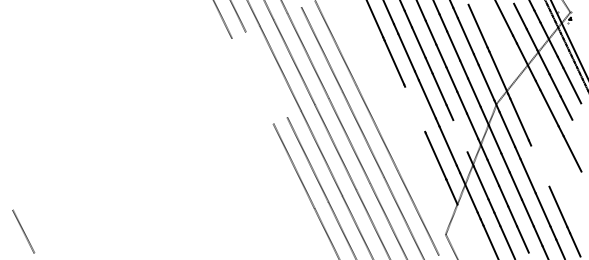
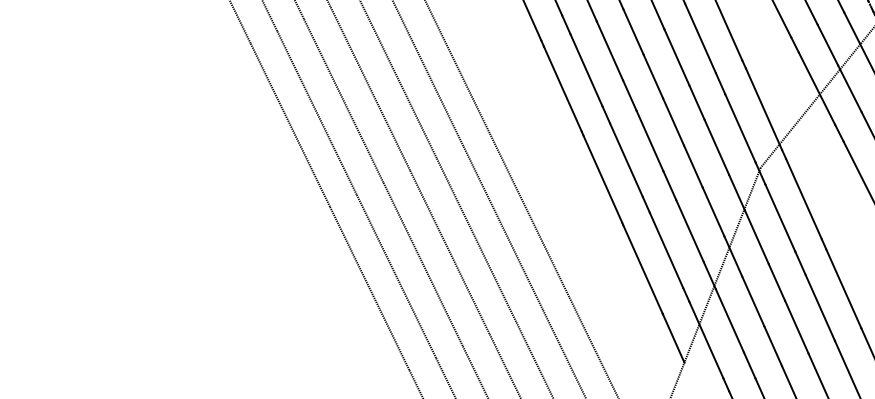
line: (266, 74) -> (316, 112), added
line: (252, 80) -> (289, 123), added
line: (415, 108) -> (603, 177), added
line: (460, 136) -> (690, 231), added
line: (540, 165) -> (844, 287), added

